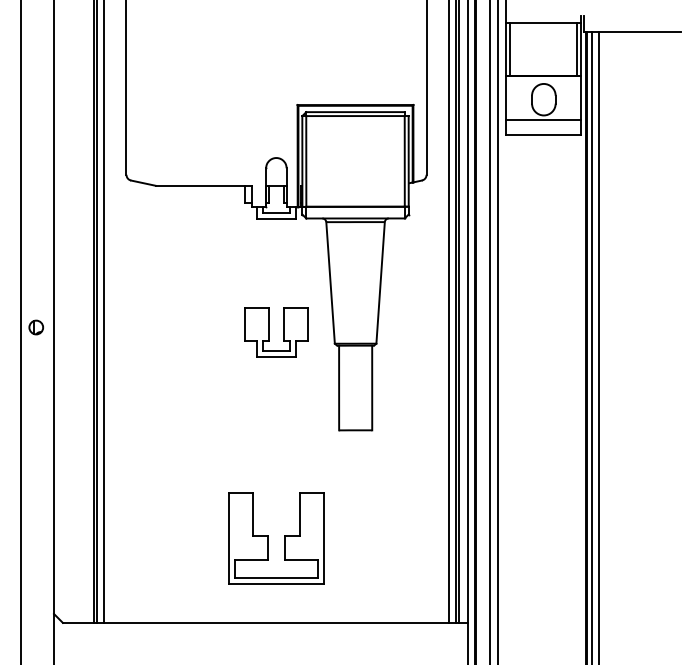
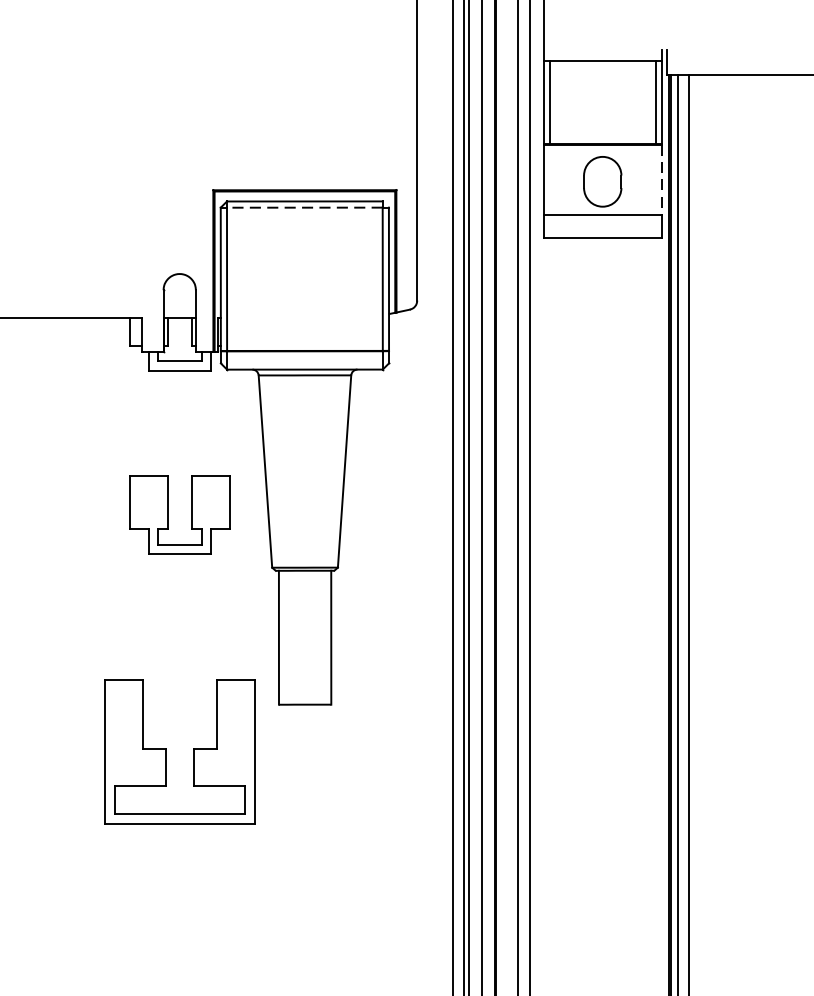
line: (581, 98) -> (662, 179), solid -> dashed
line: (354, 116) -> (303, 208), solid -> dashed
part: (269, 332) -> (168, 515), moved
part: (268, 538) -> (167, 752), moved

